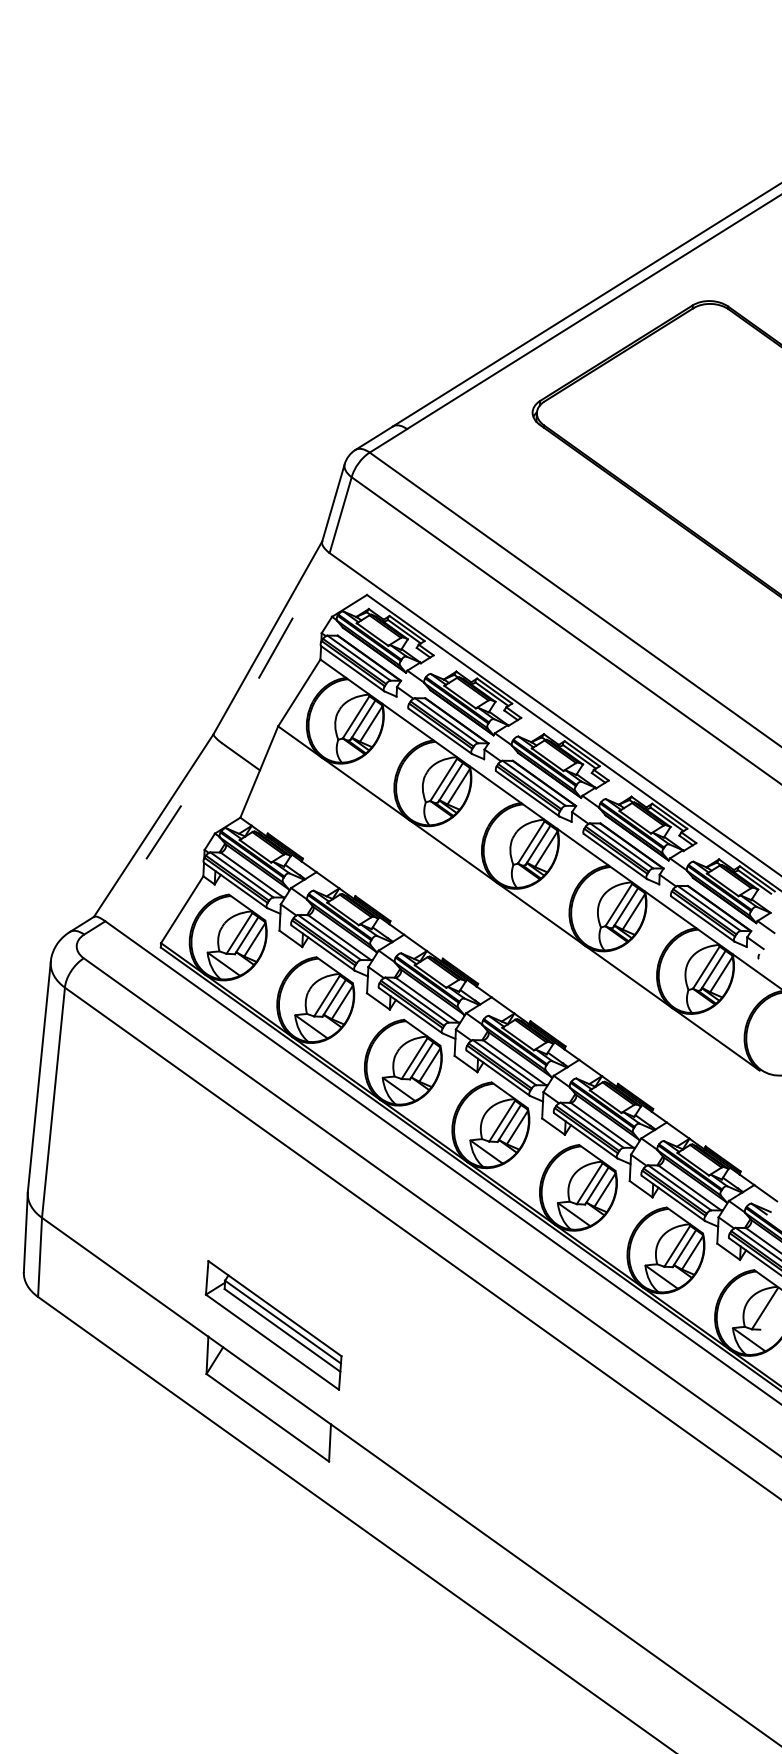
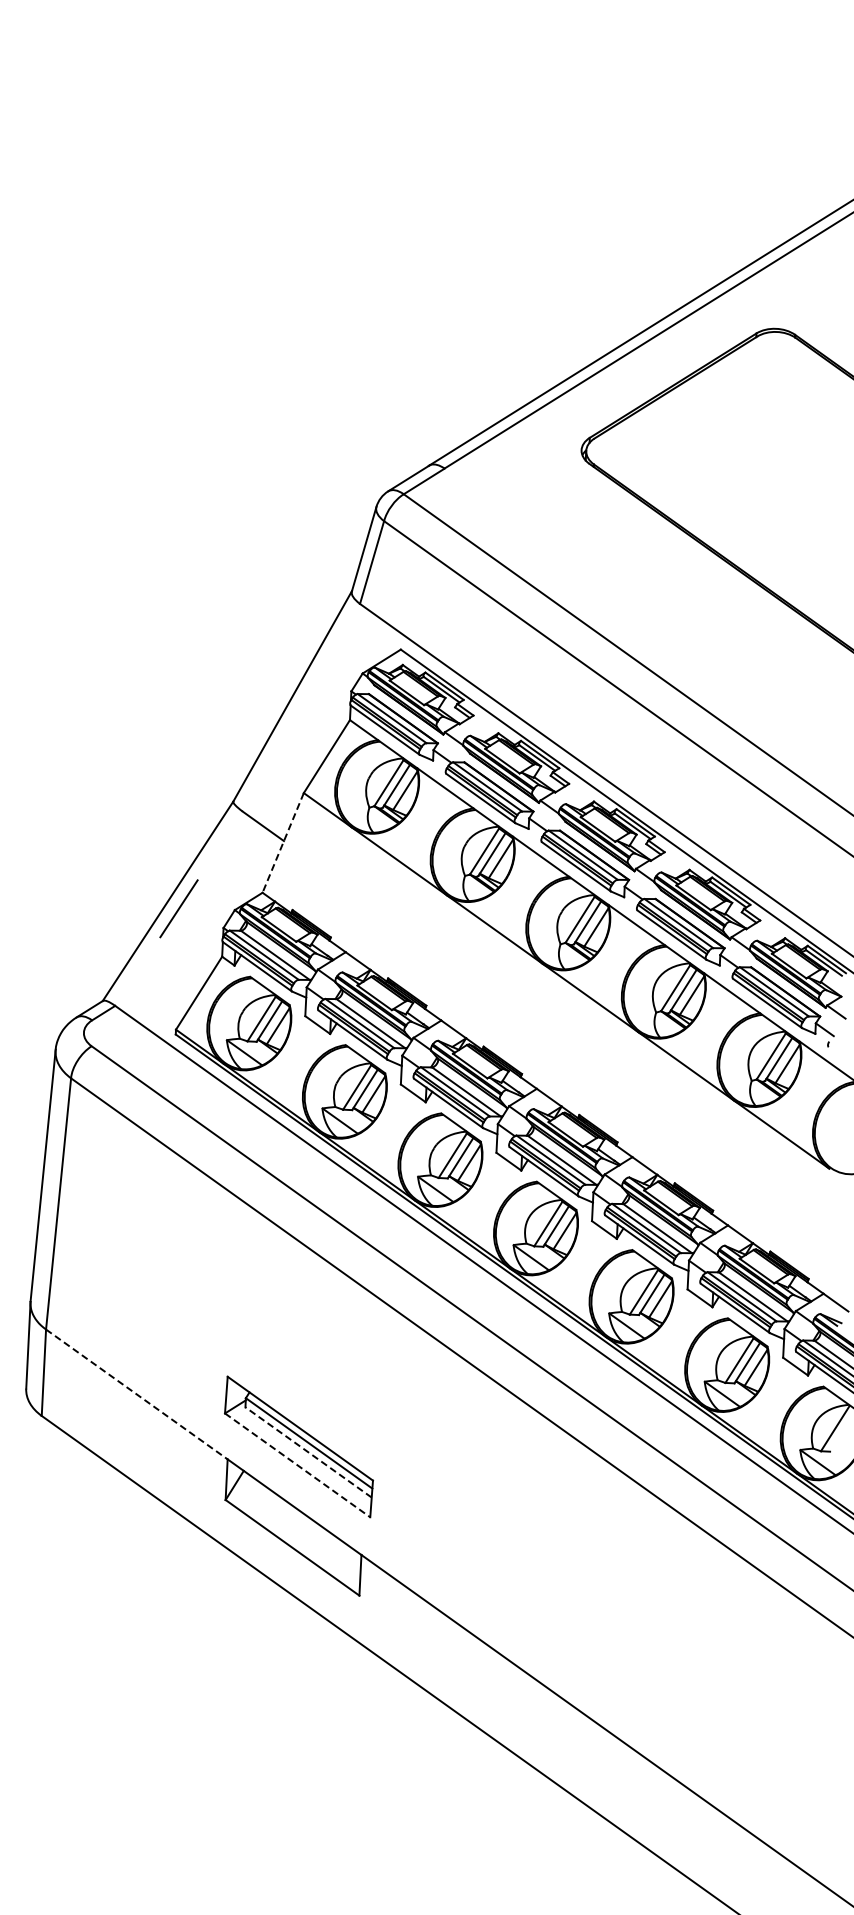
line: (276, 647) -> (301, 707), removed
line: (259, 771) -> (283, 842), solid -> dashed
line: (124, 1277) -> (136, 1394), solid -> dashed
line: (282, 1330) -> (308, 1452), solid -> dashed
line: (273, 1342) -> (298, 1465), solid -> dashed

